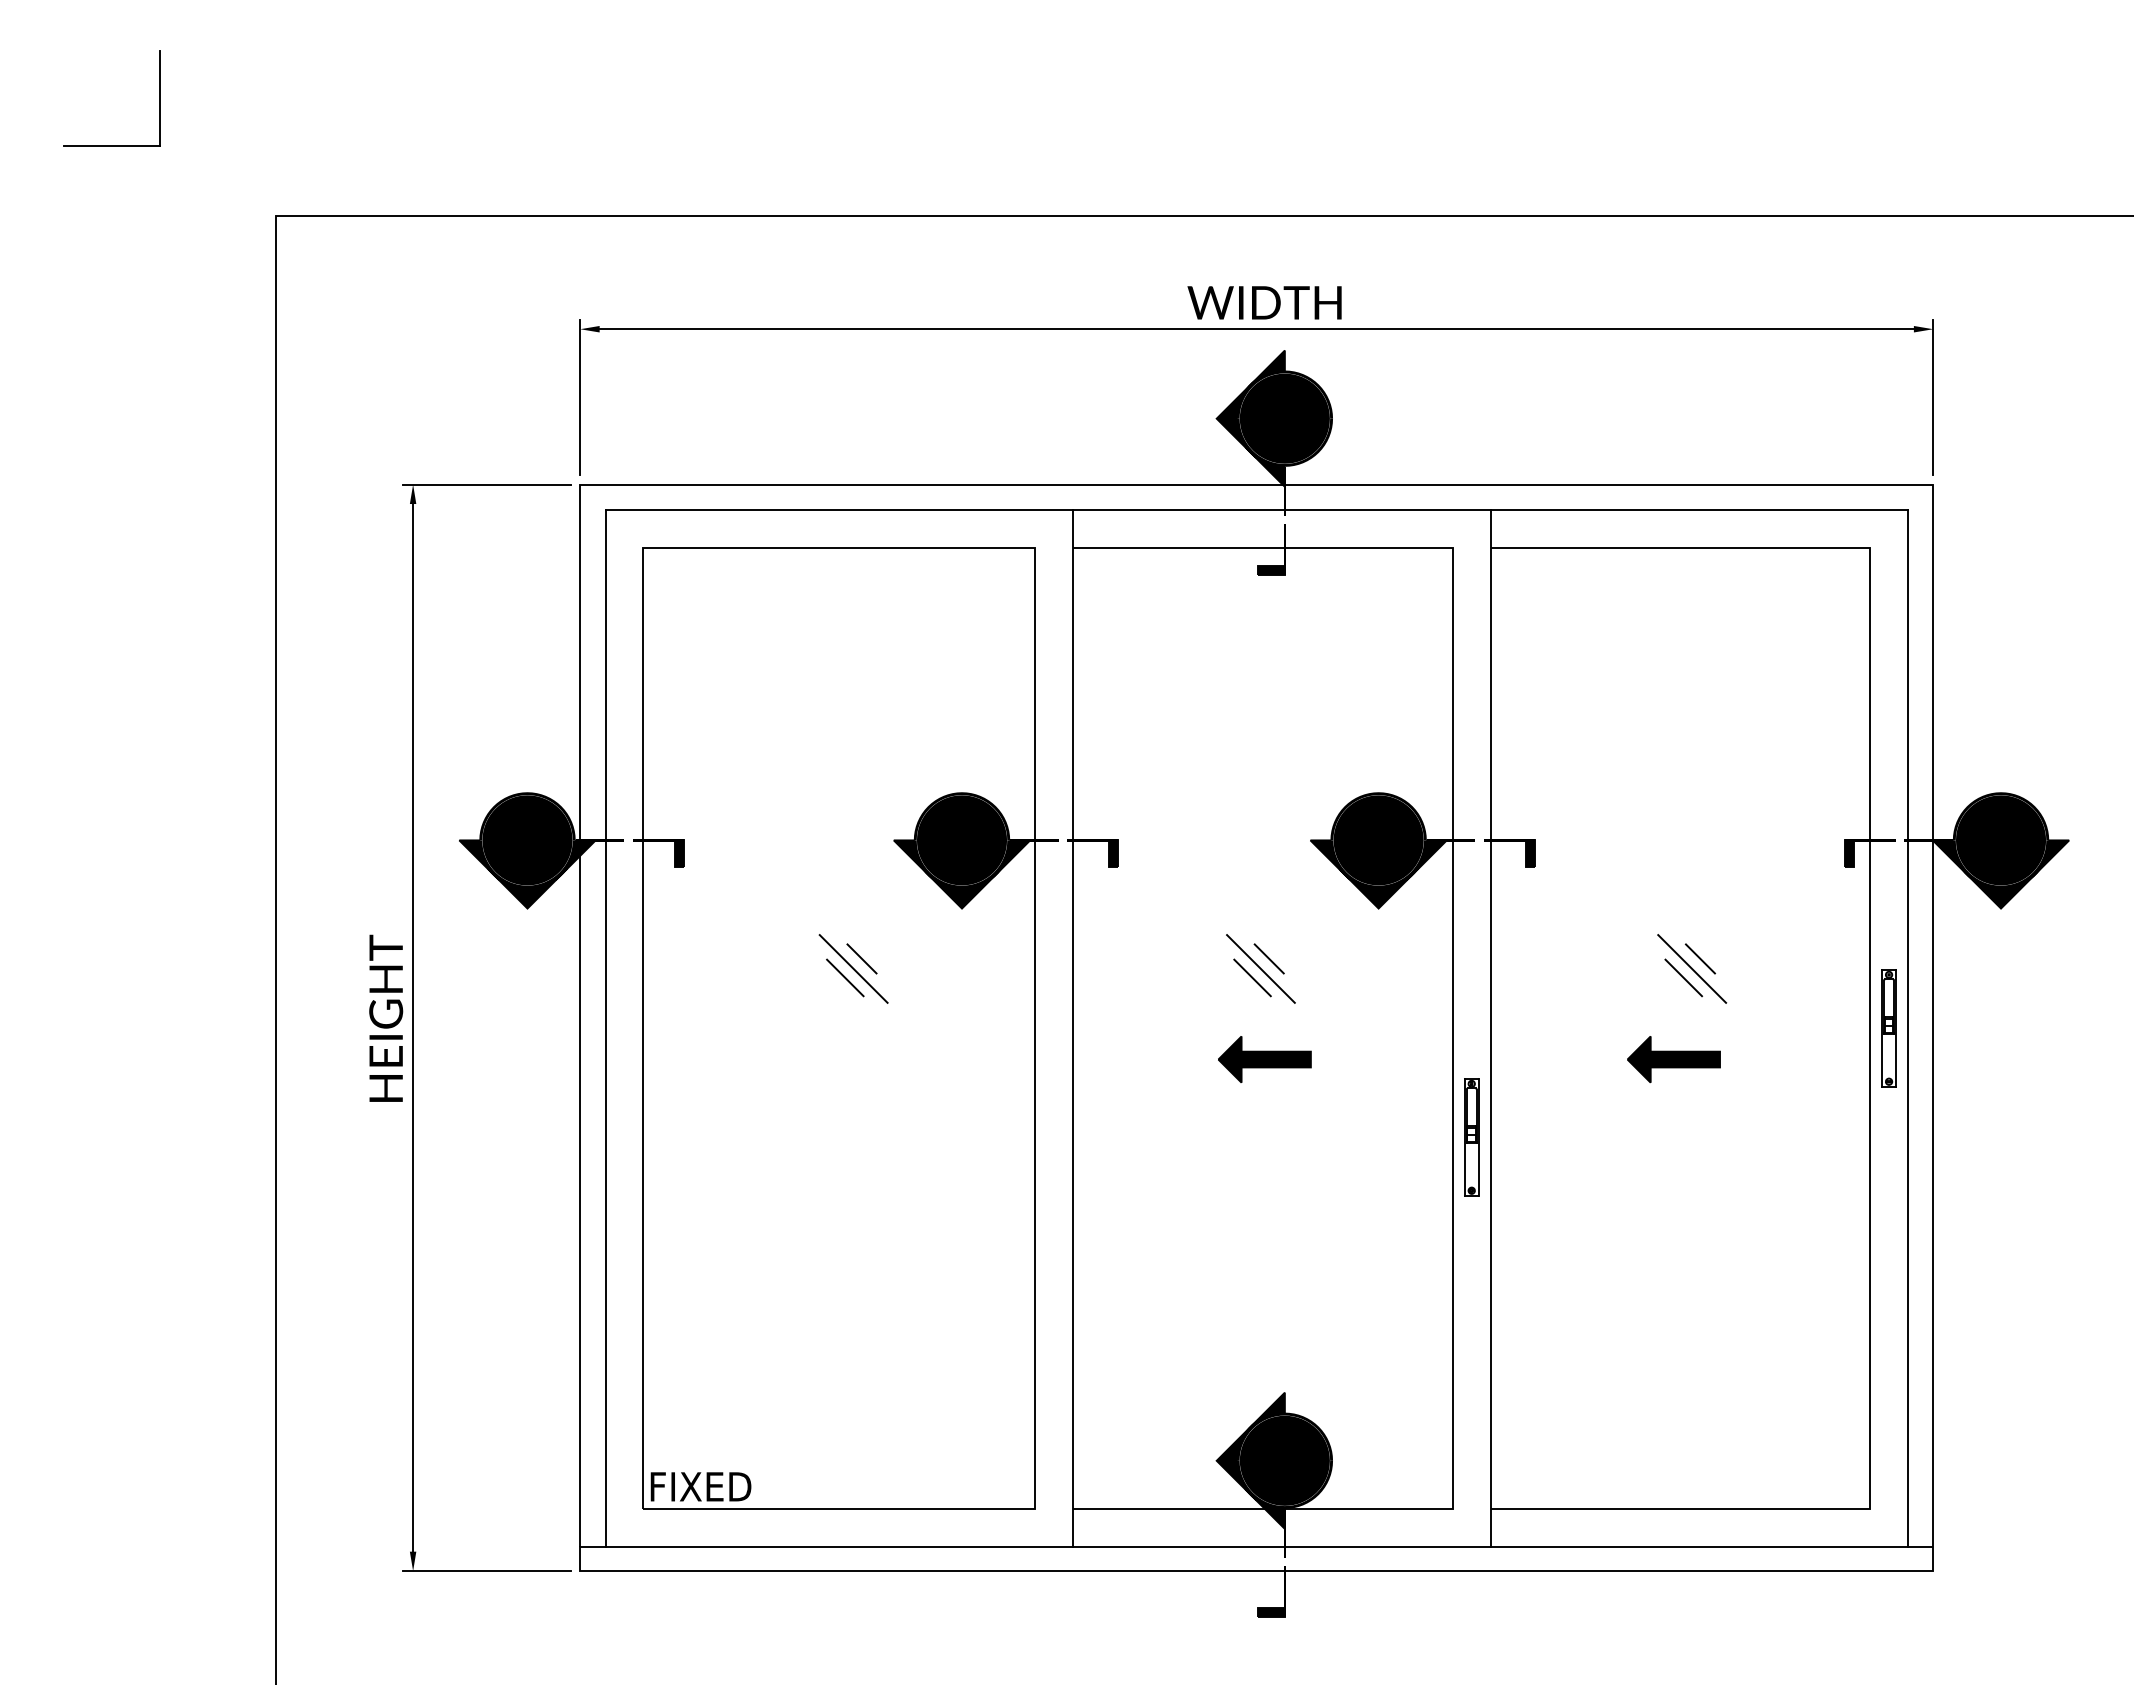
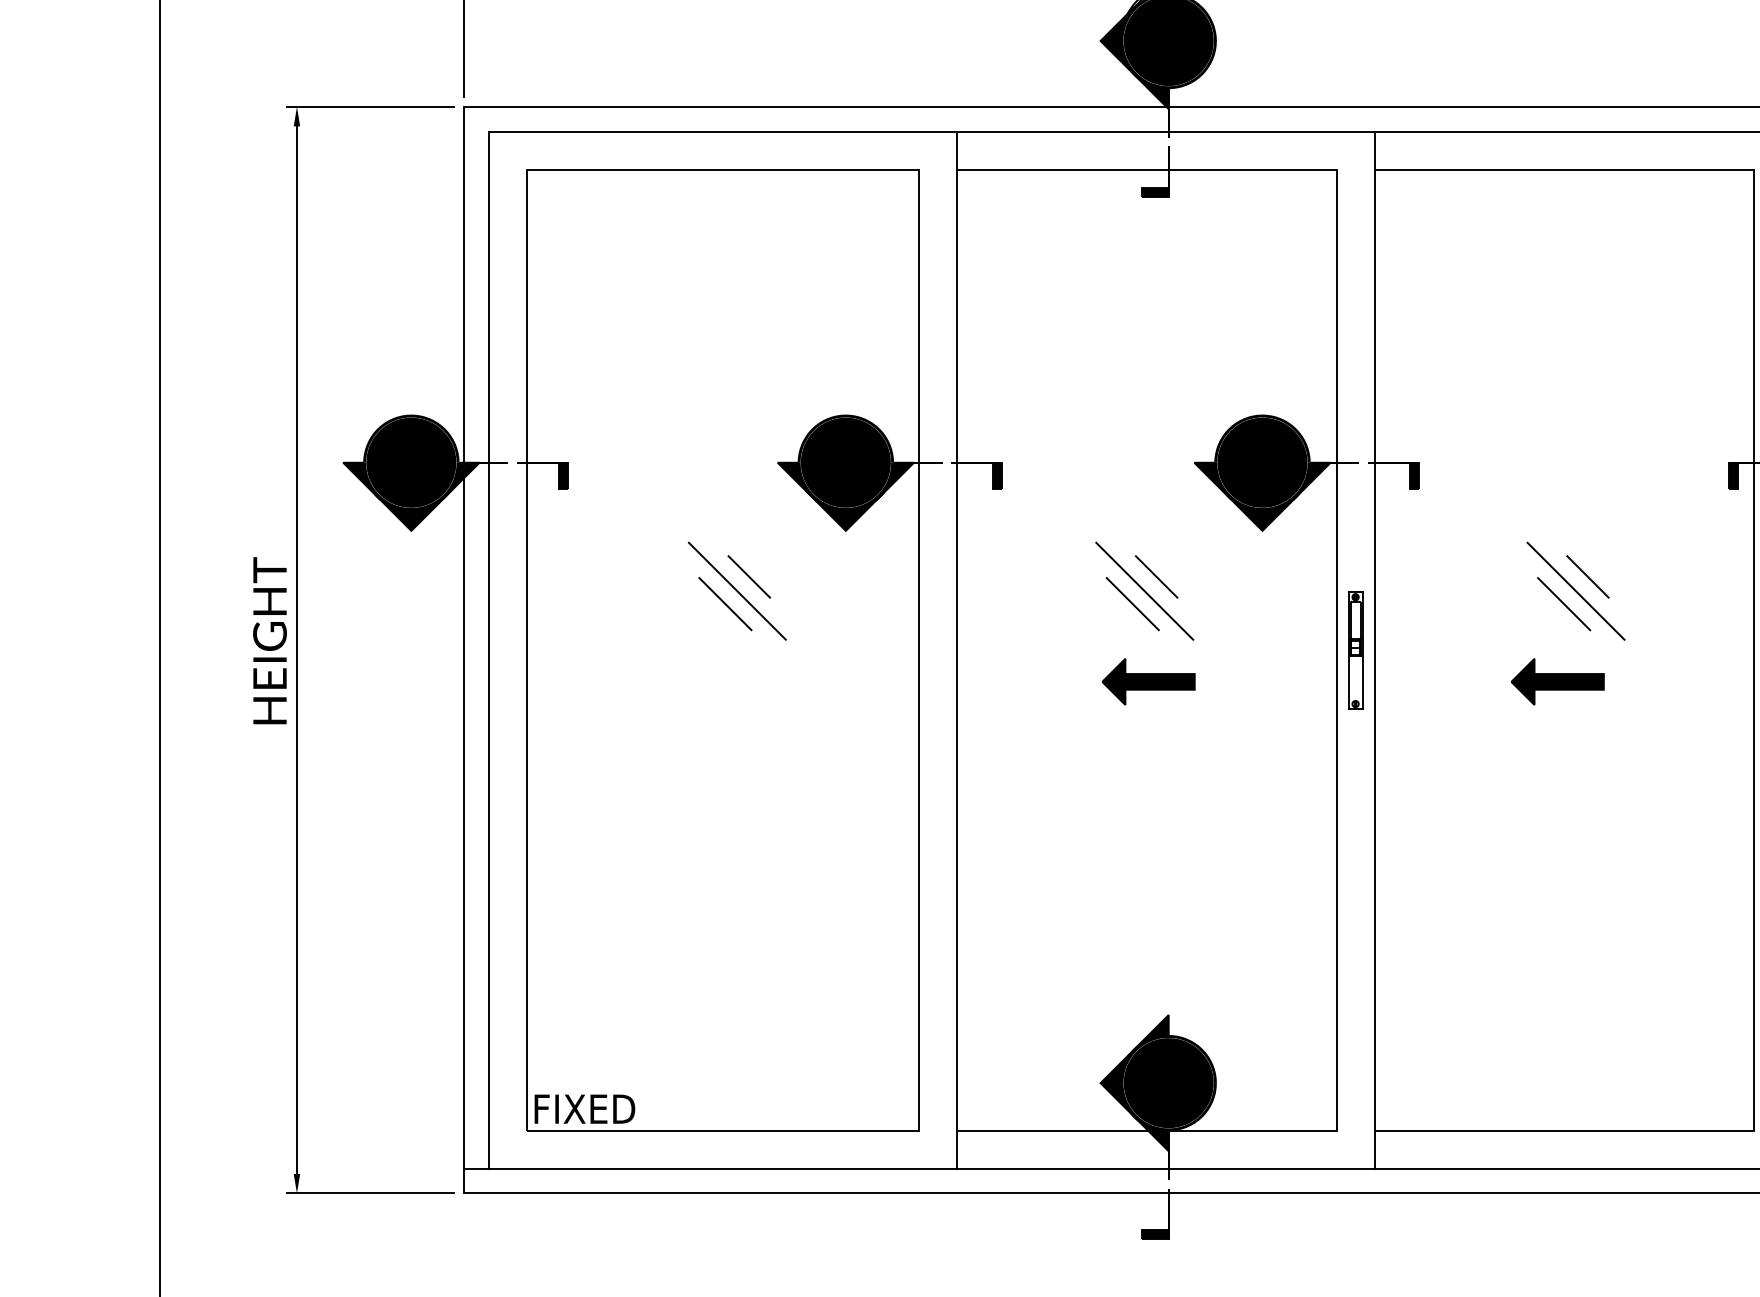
part: (853, 968) -> (737, 590), size x1.43
part: (1260, 968) -> (1144, 590), size x1.43
part: (1691, 968) -> (1575, 590), size x1.43
part: (1471, 1137) -> (1355, 650), moved

